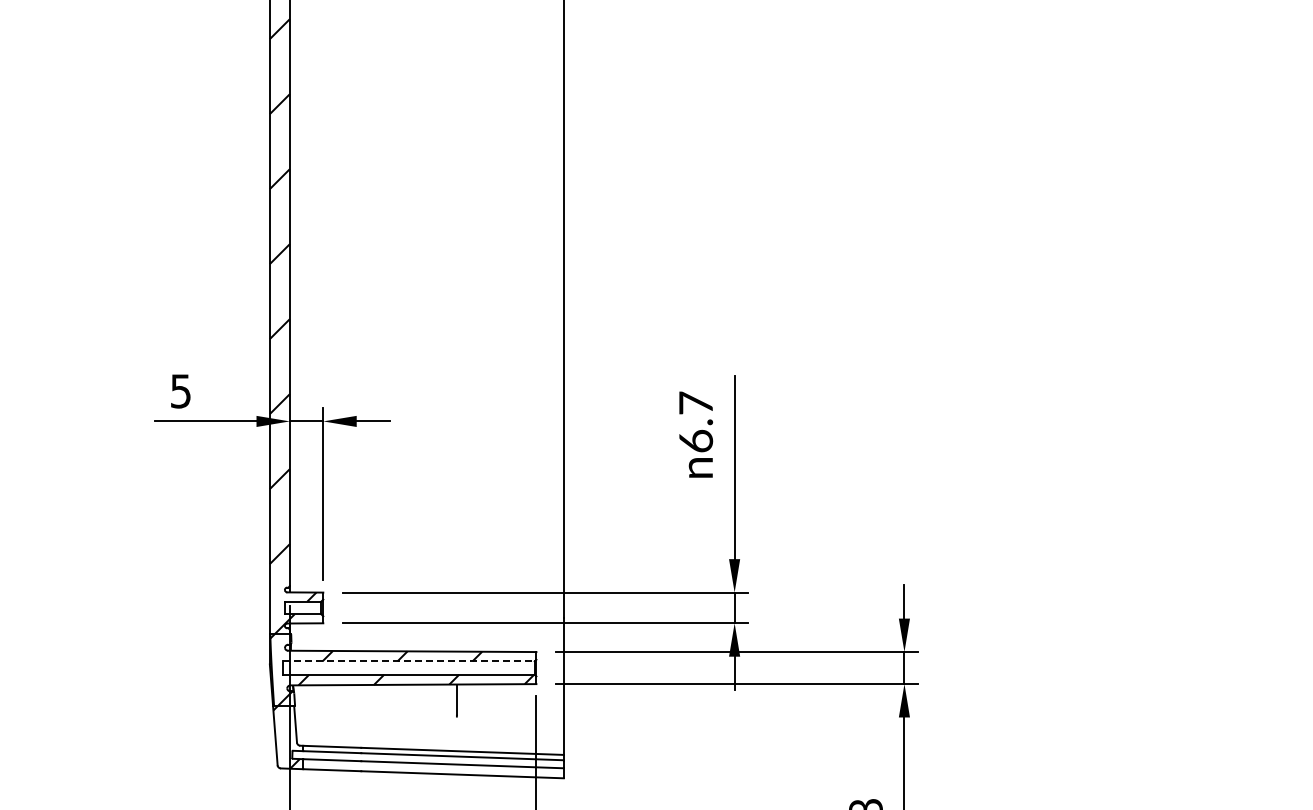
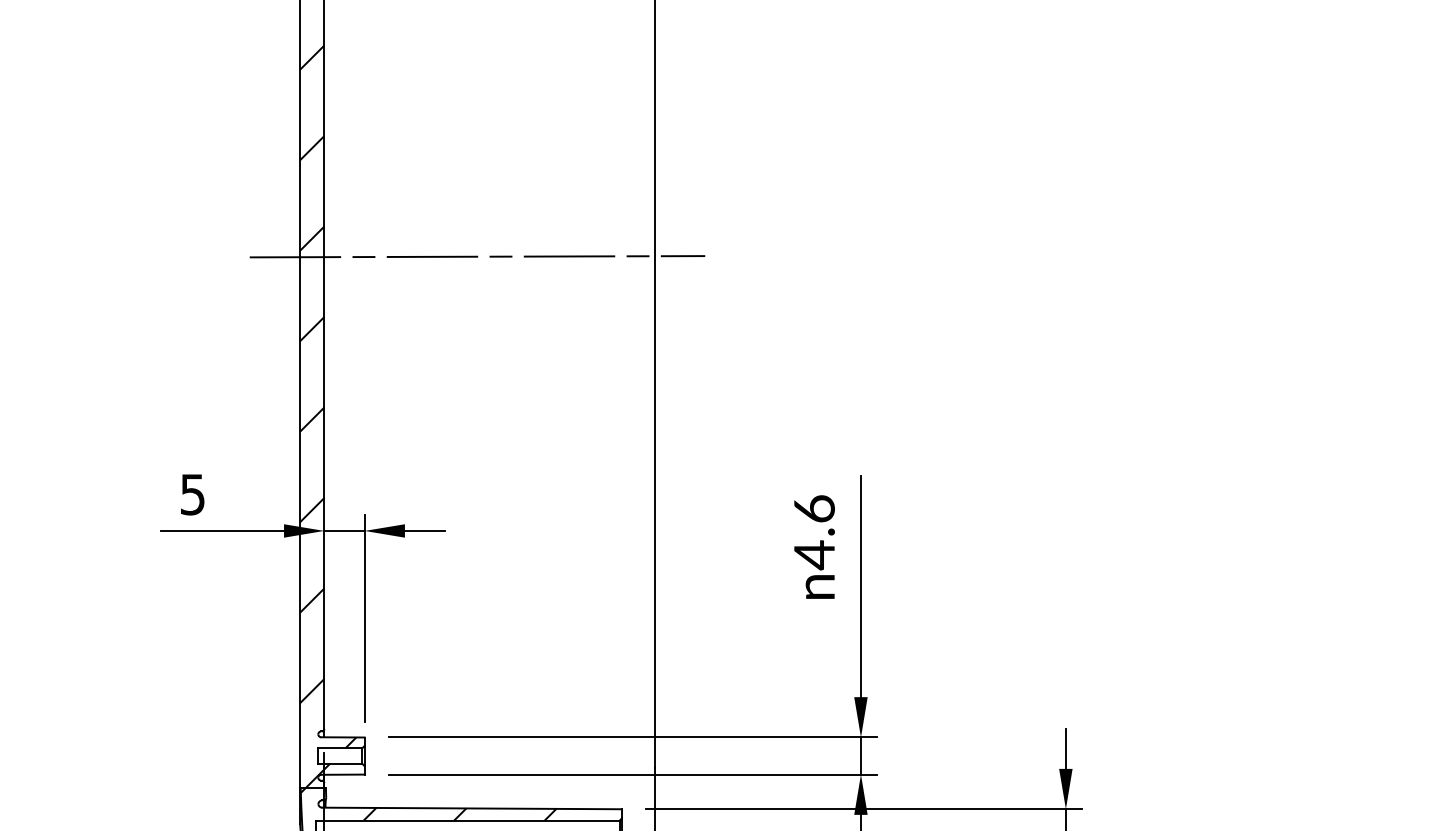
line: (416, 193) -> (477, 255), added
text: (696, 422) -> (814, 532), 6.7 -> 4.6
line: (408, 661) -> (467, 820), dashed -> solid

